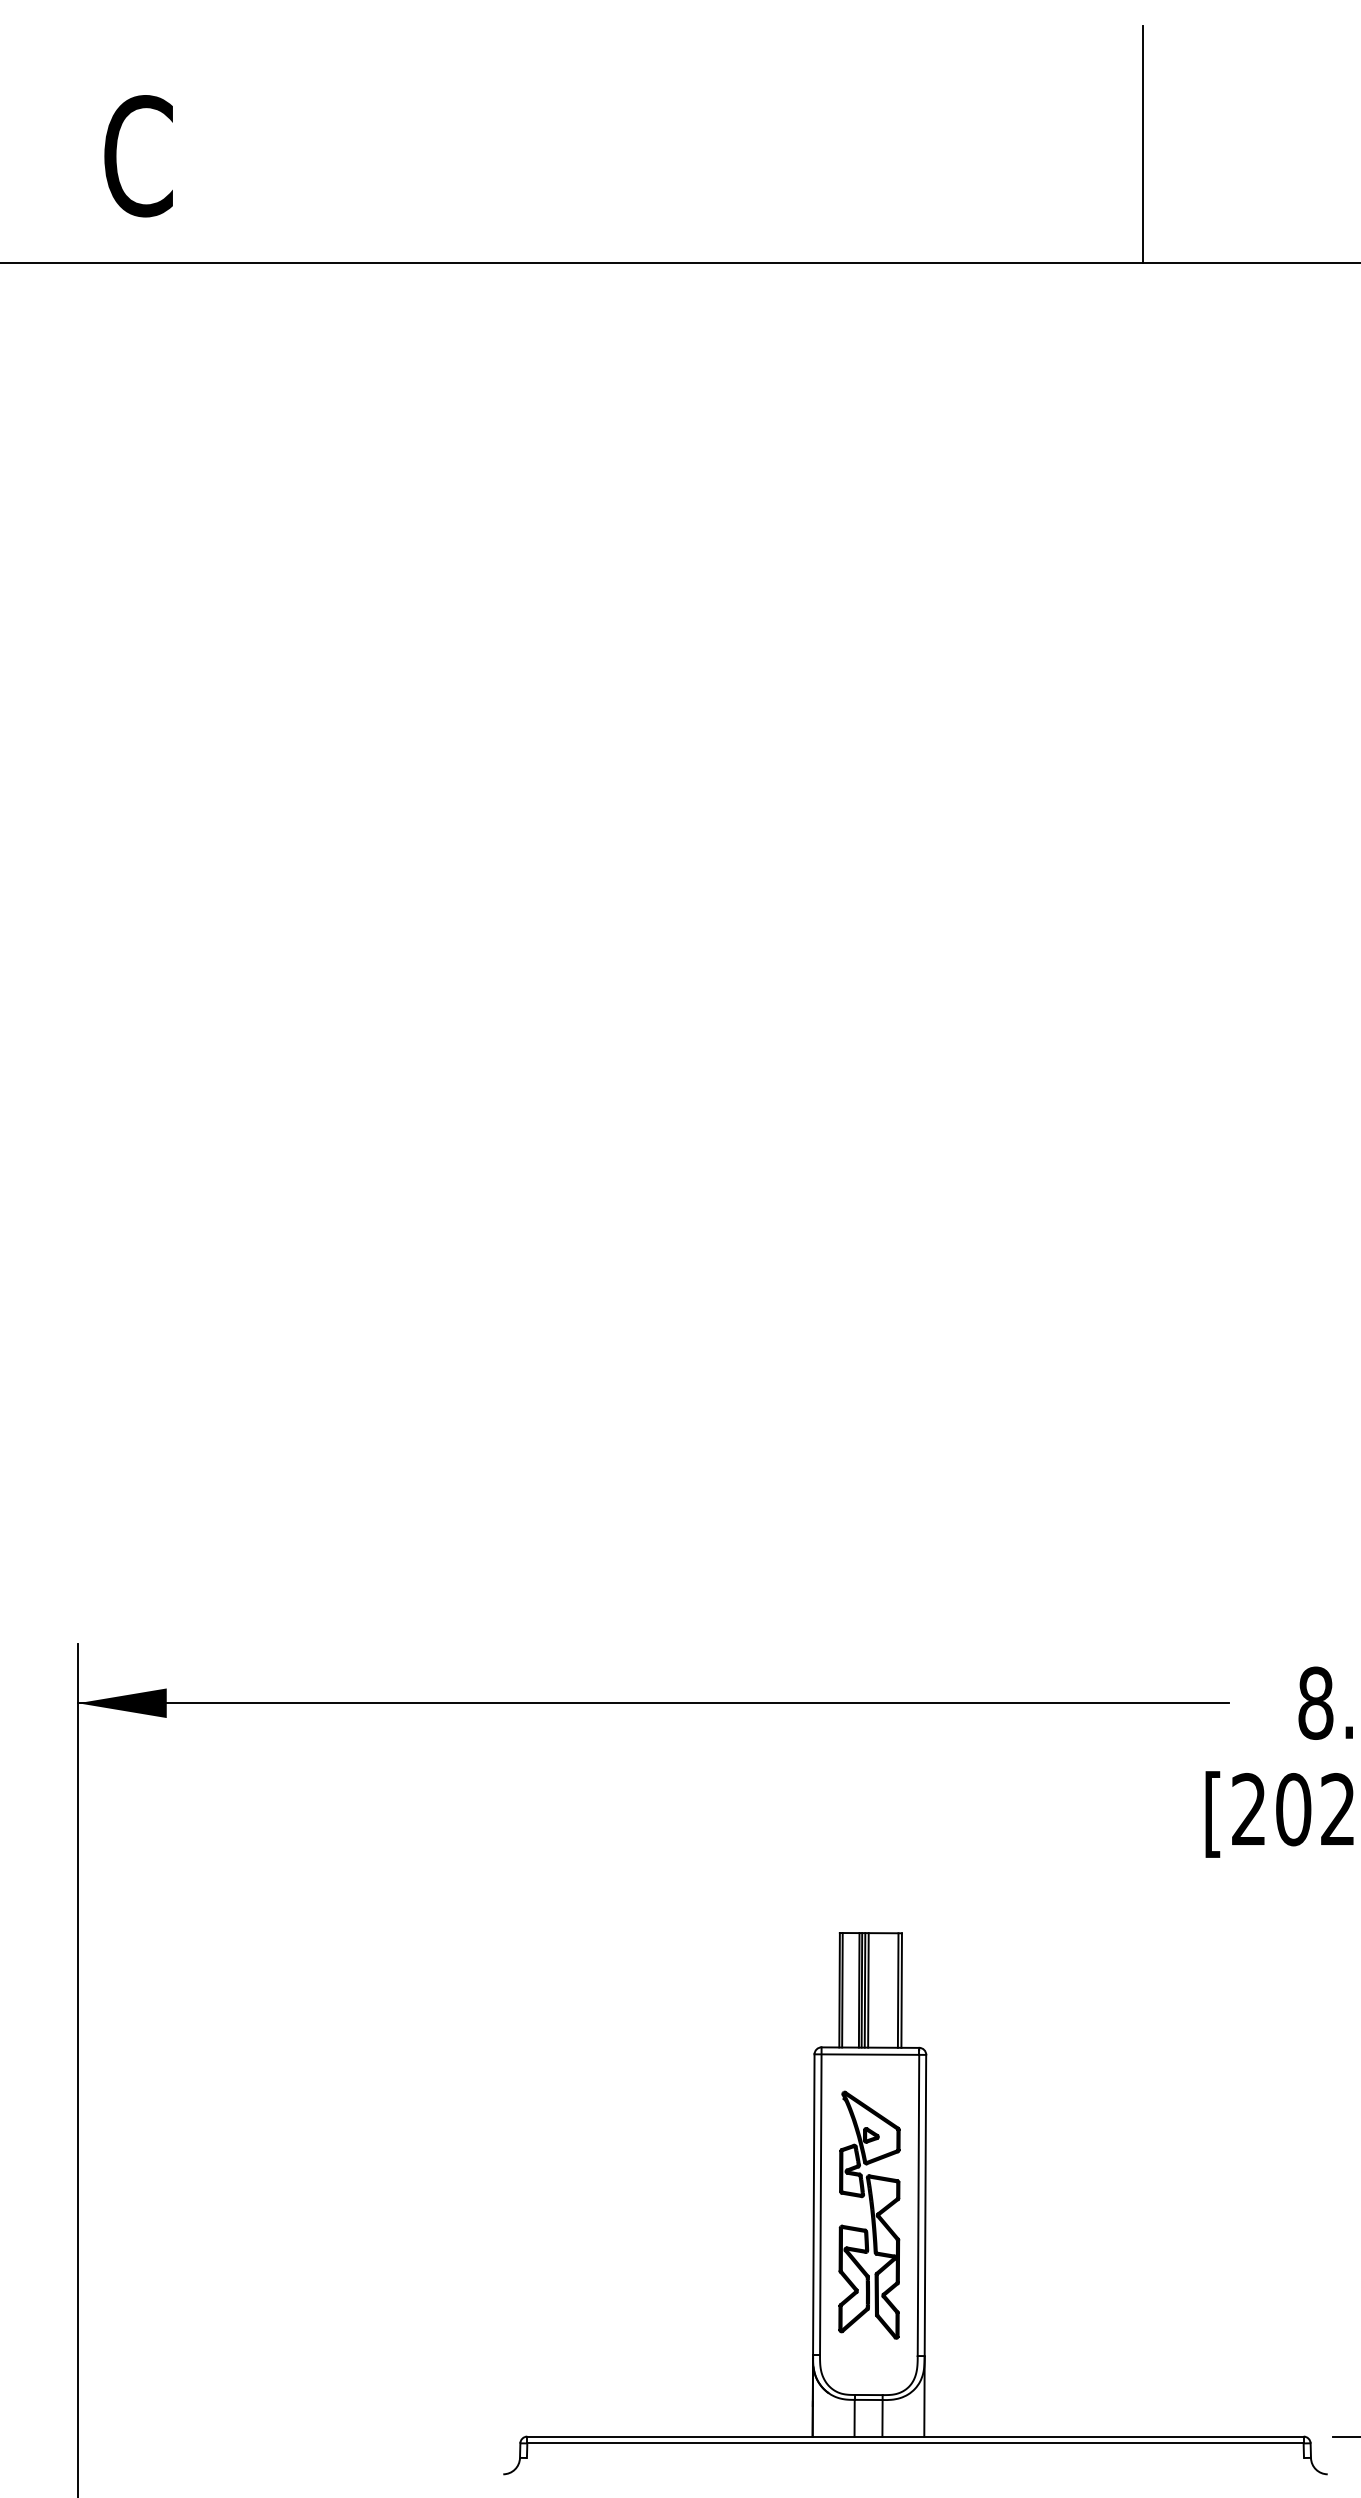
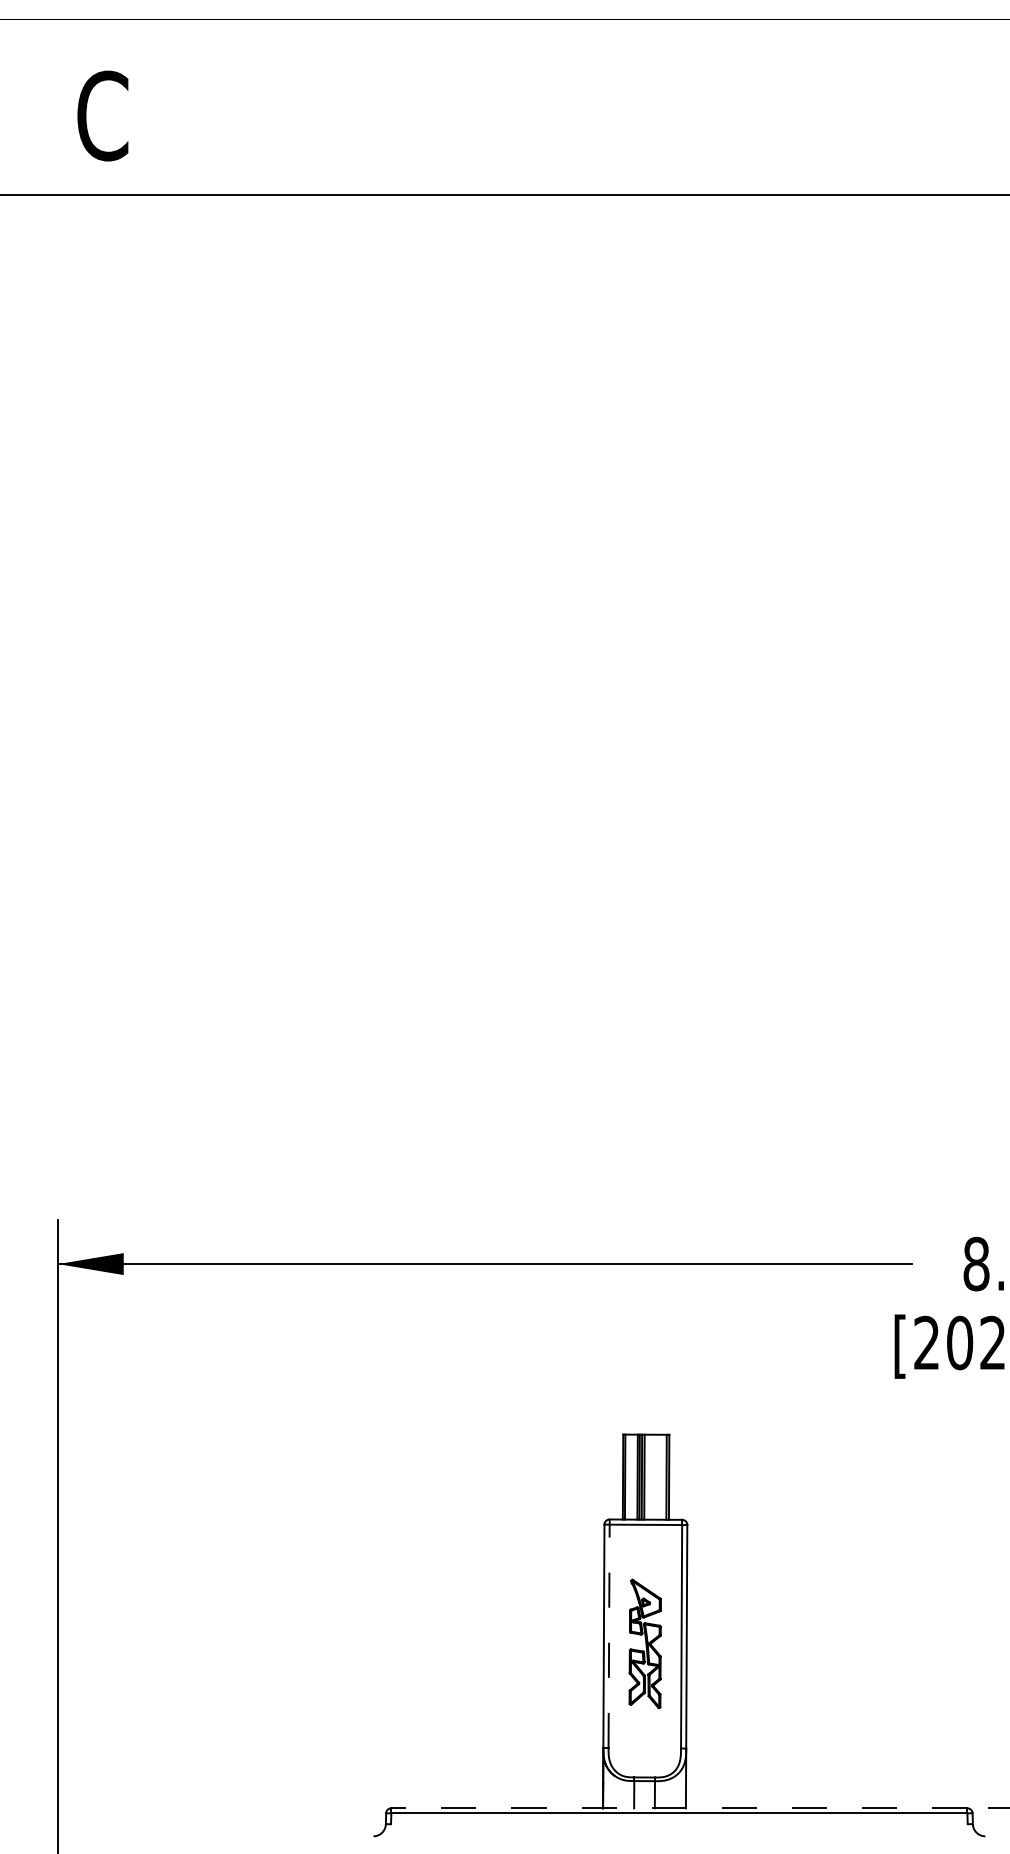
line: (1142, 144) -> (847, 107), removed
line: (820, 2201) -> (608, 1633), solid -> dashed
part: (869, 2214) -> (645, 1643), size x0.7
line: (914, 2436) -> (678, 1808), solid -> dashed

